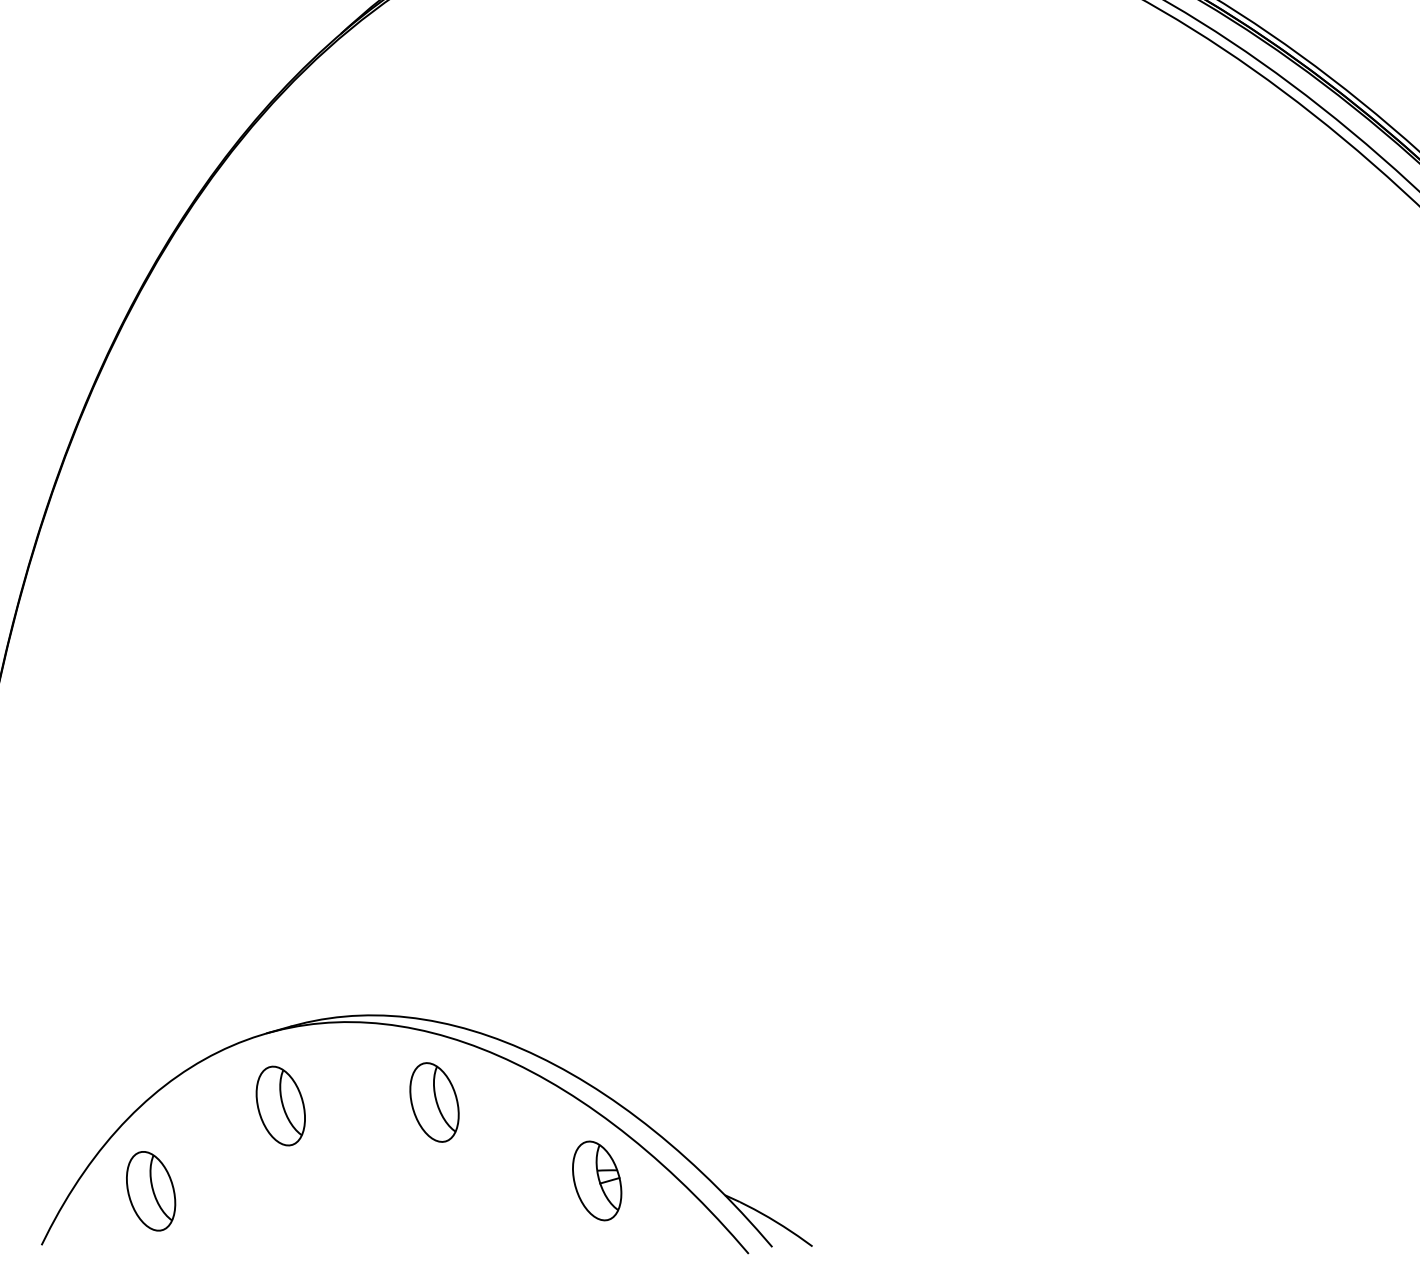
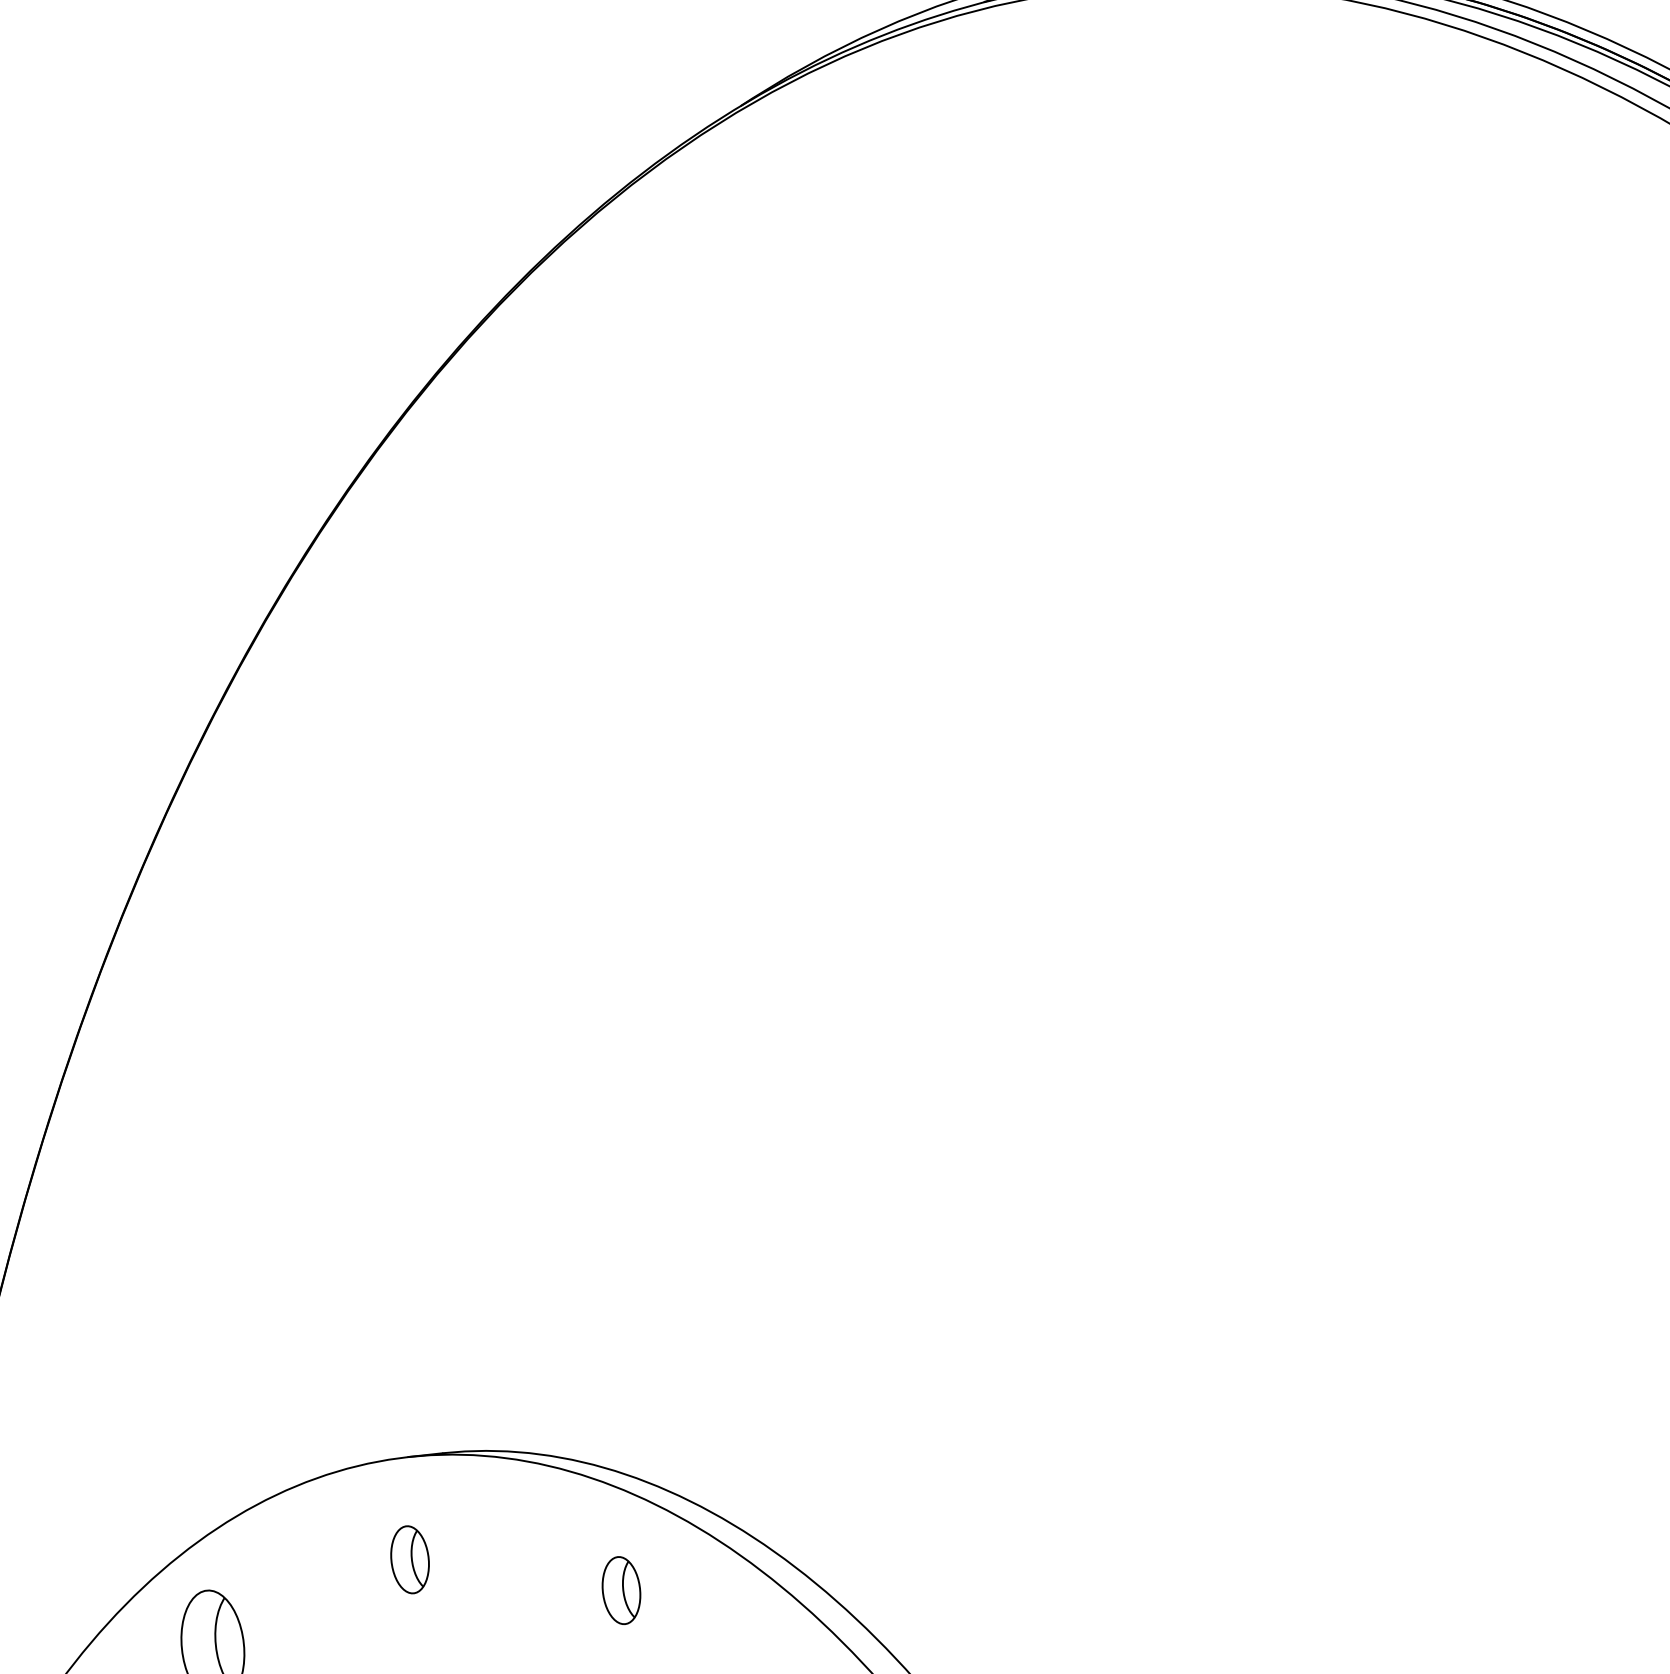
part: (434, 1102) -> (621, 1590), size x0.6
part: (280, 1105) -> (409, 1559), size x0.6

